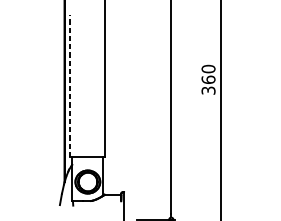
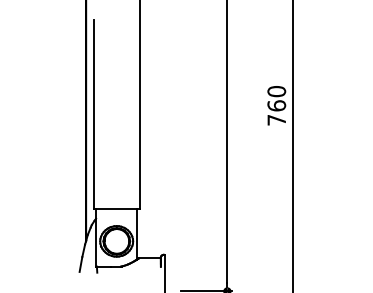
line: (70, 86) -> (93, 114), dashed -> solid
text: (208, 90) -> (276, 119), 360 -> 760

